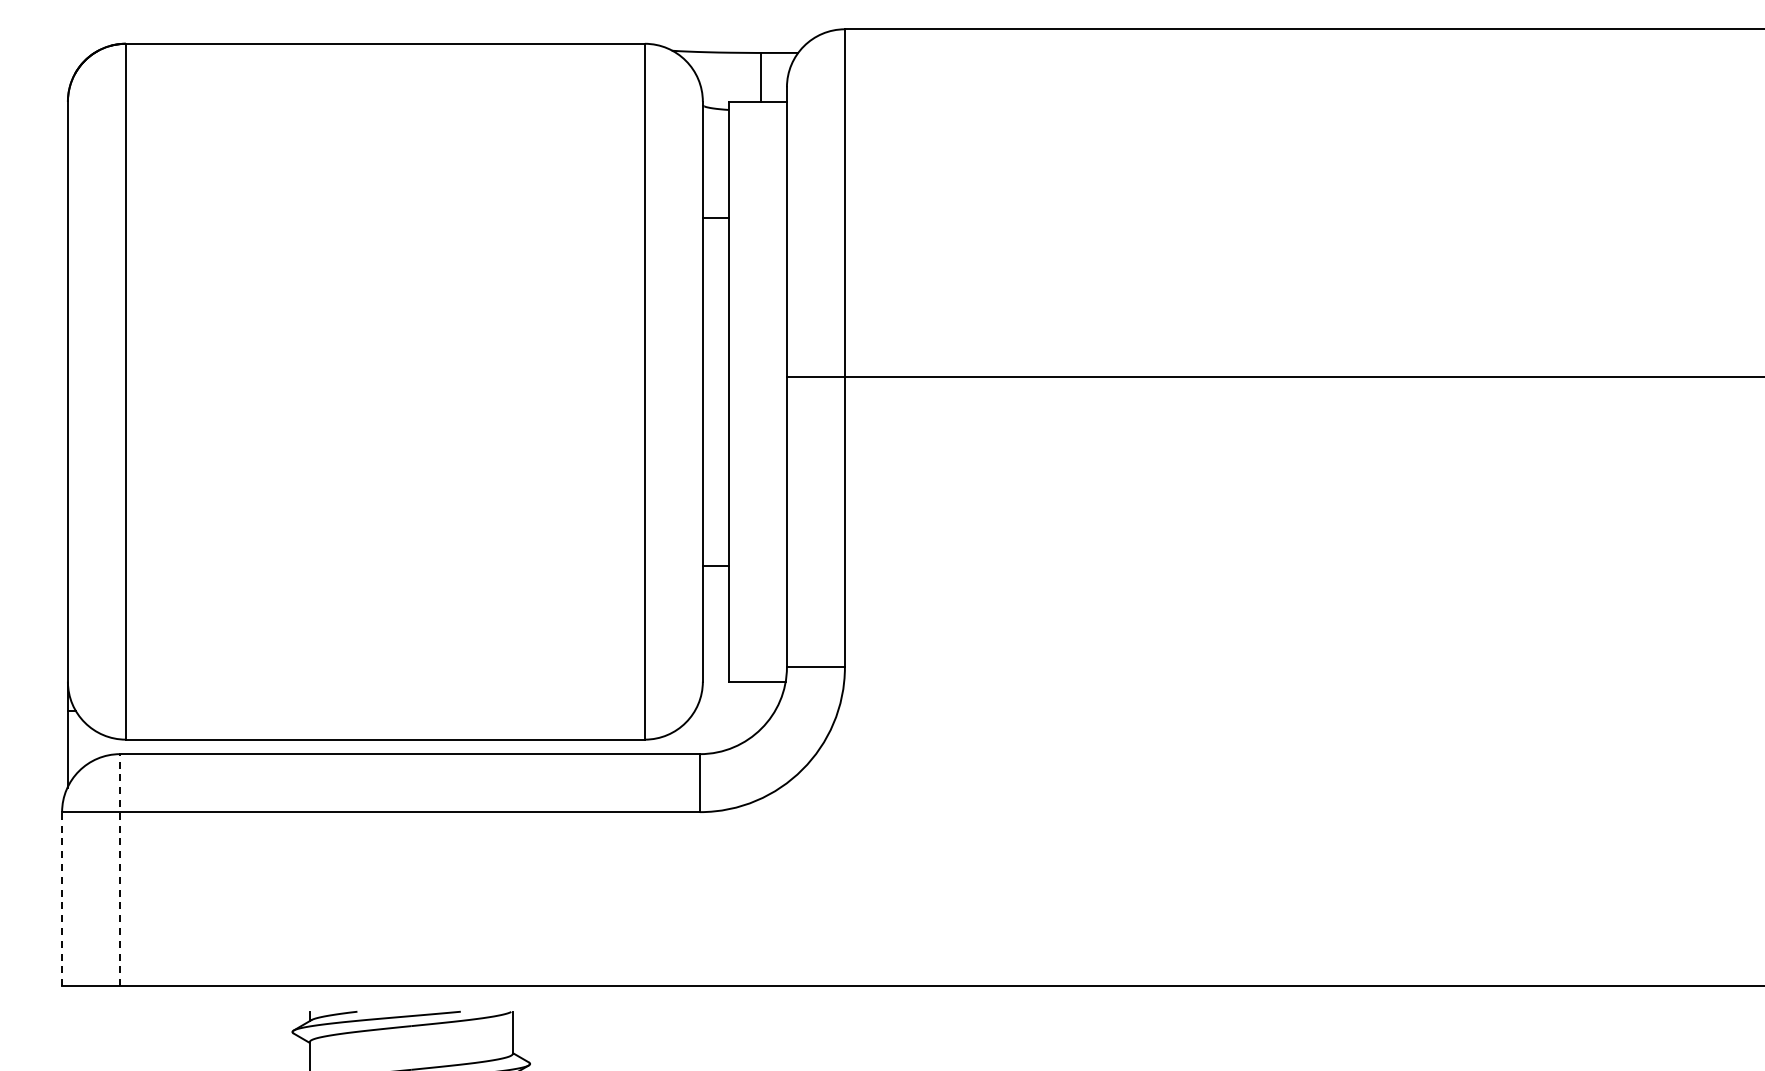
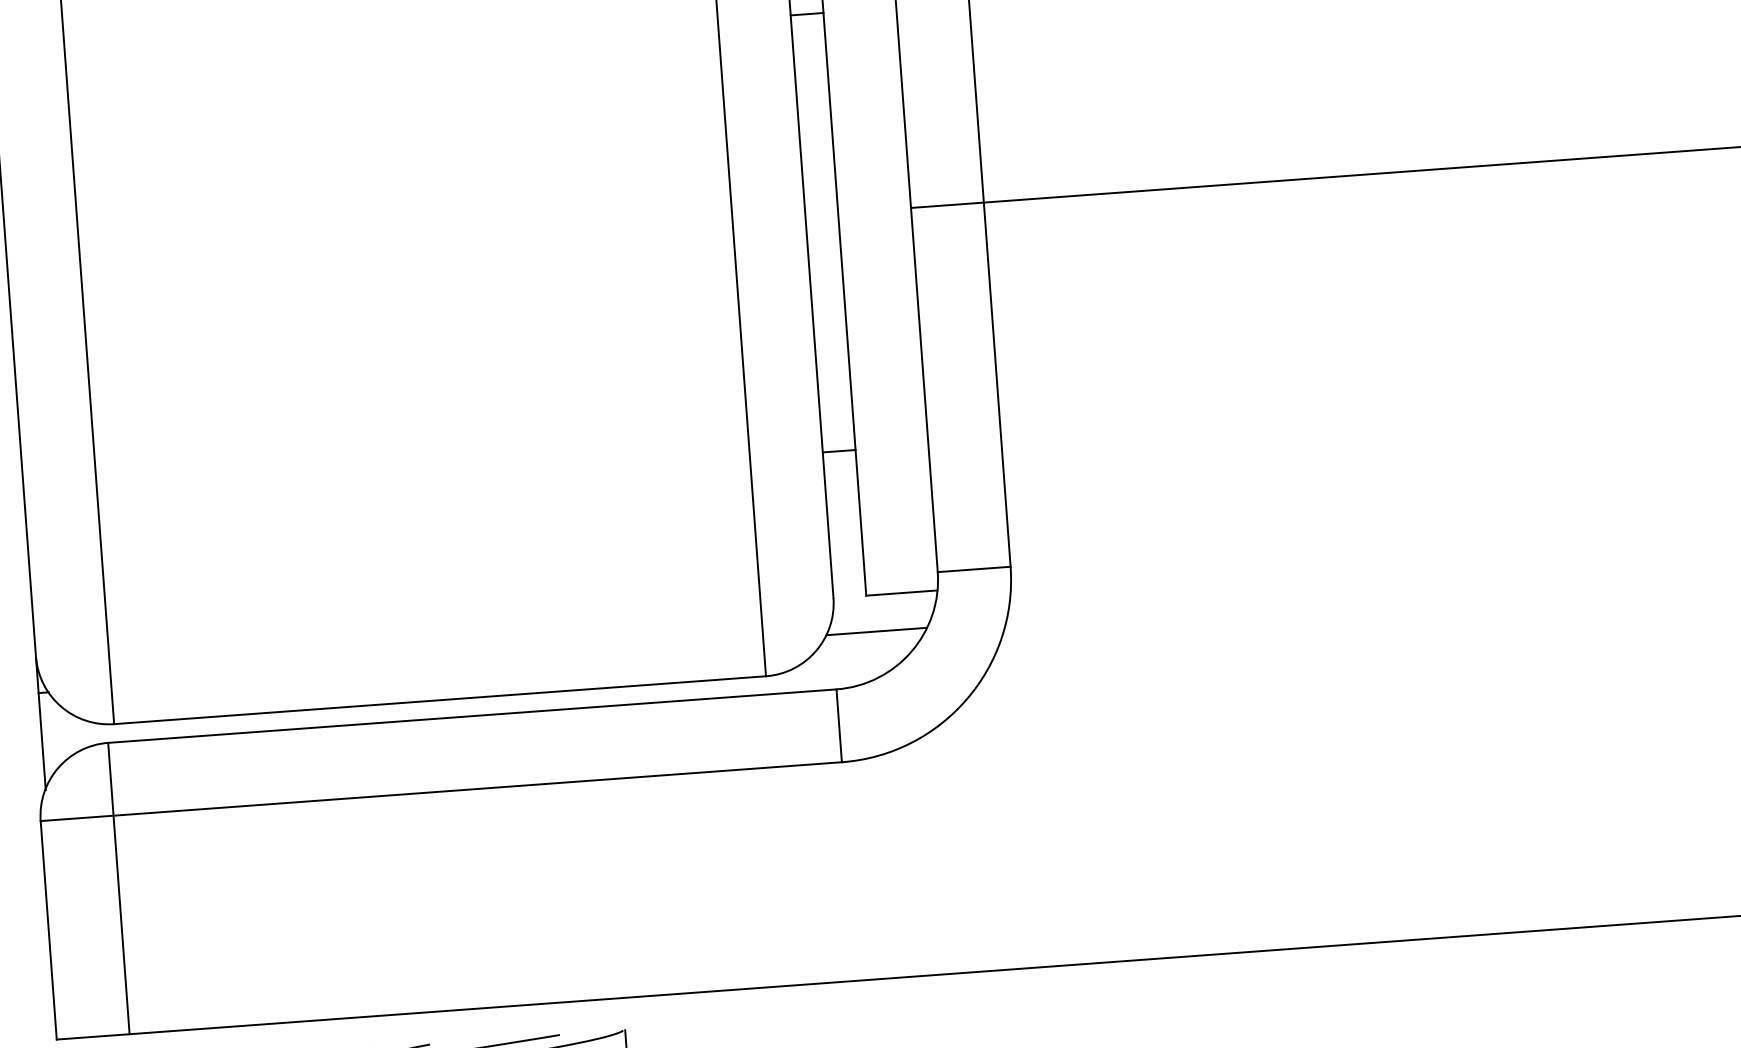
line: (734, 710) -> (875, 631), added
line: (120, 870) -> (119, 888), dashed -> solid
line: (62, 899) -> (49, 930), dashed -> solid

